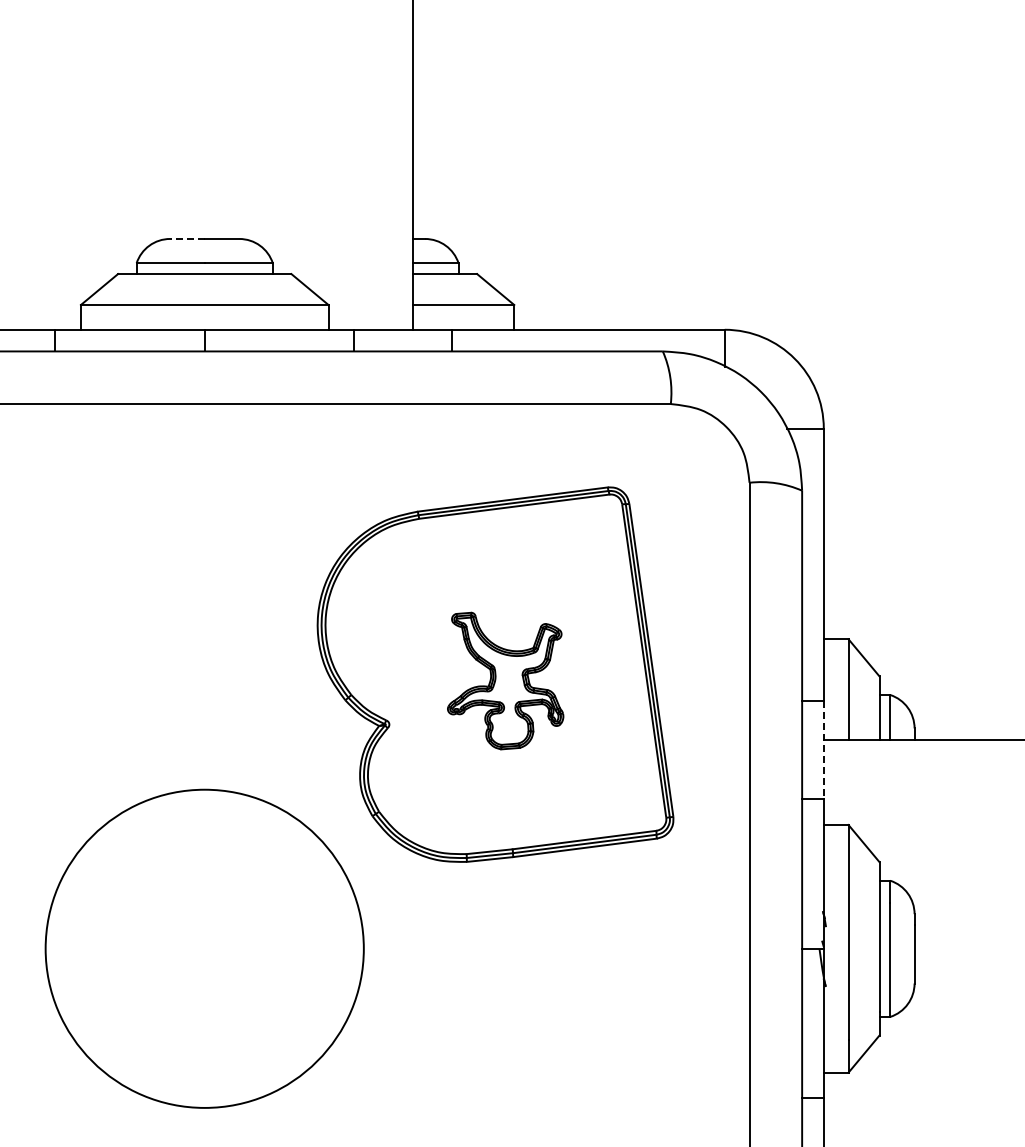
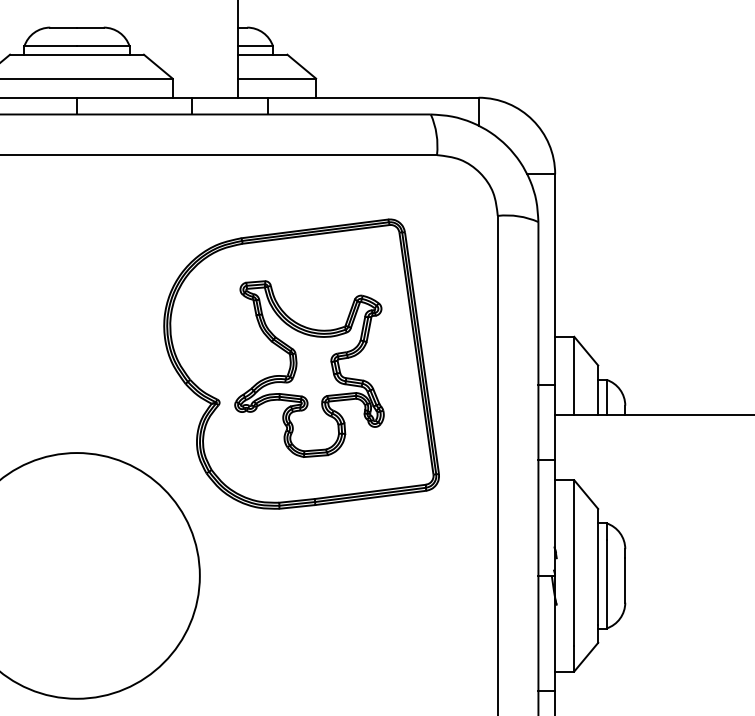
line: (186, 238) -> (62, 27), dashed -> solid
part: (505, 680) -> (309, 368), size x1.67
line: (823, 750) -> (554, 422), dashed -> solid

